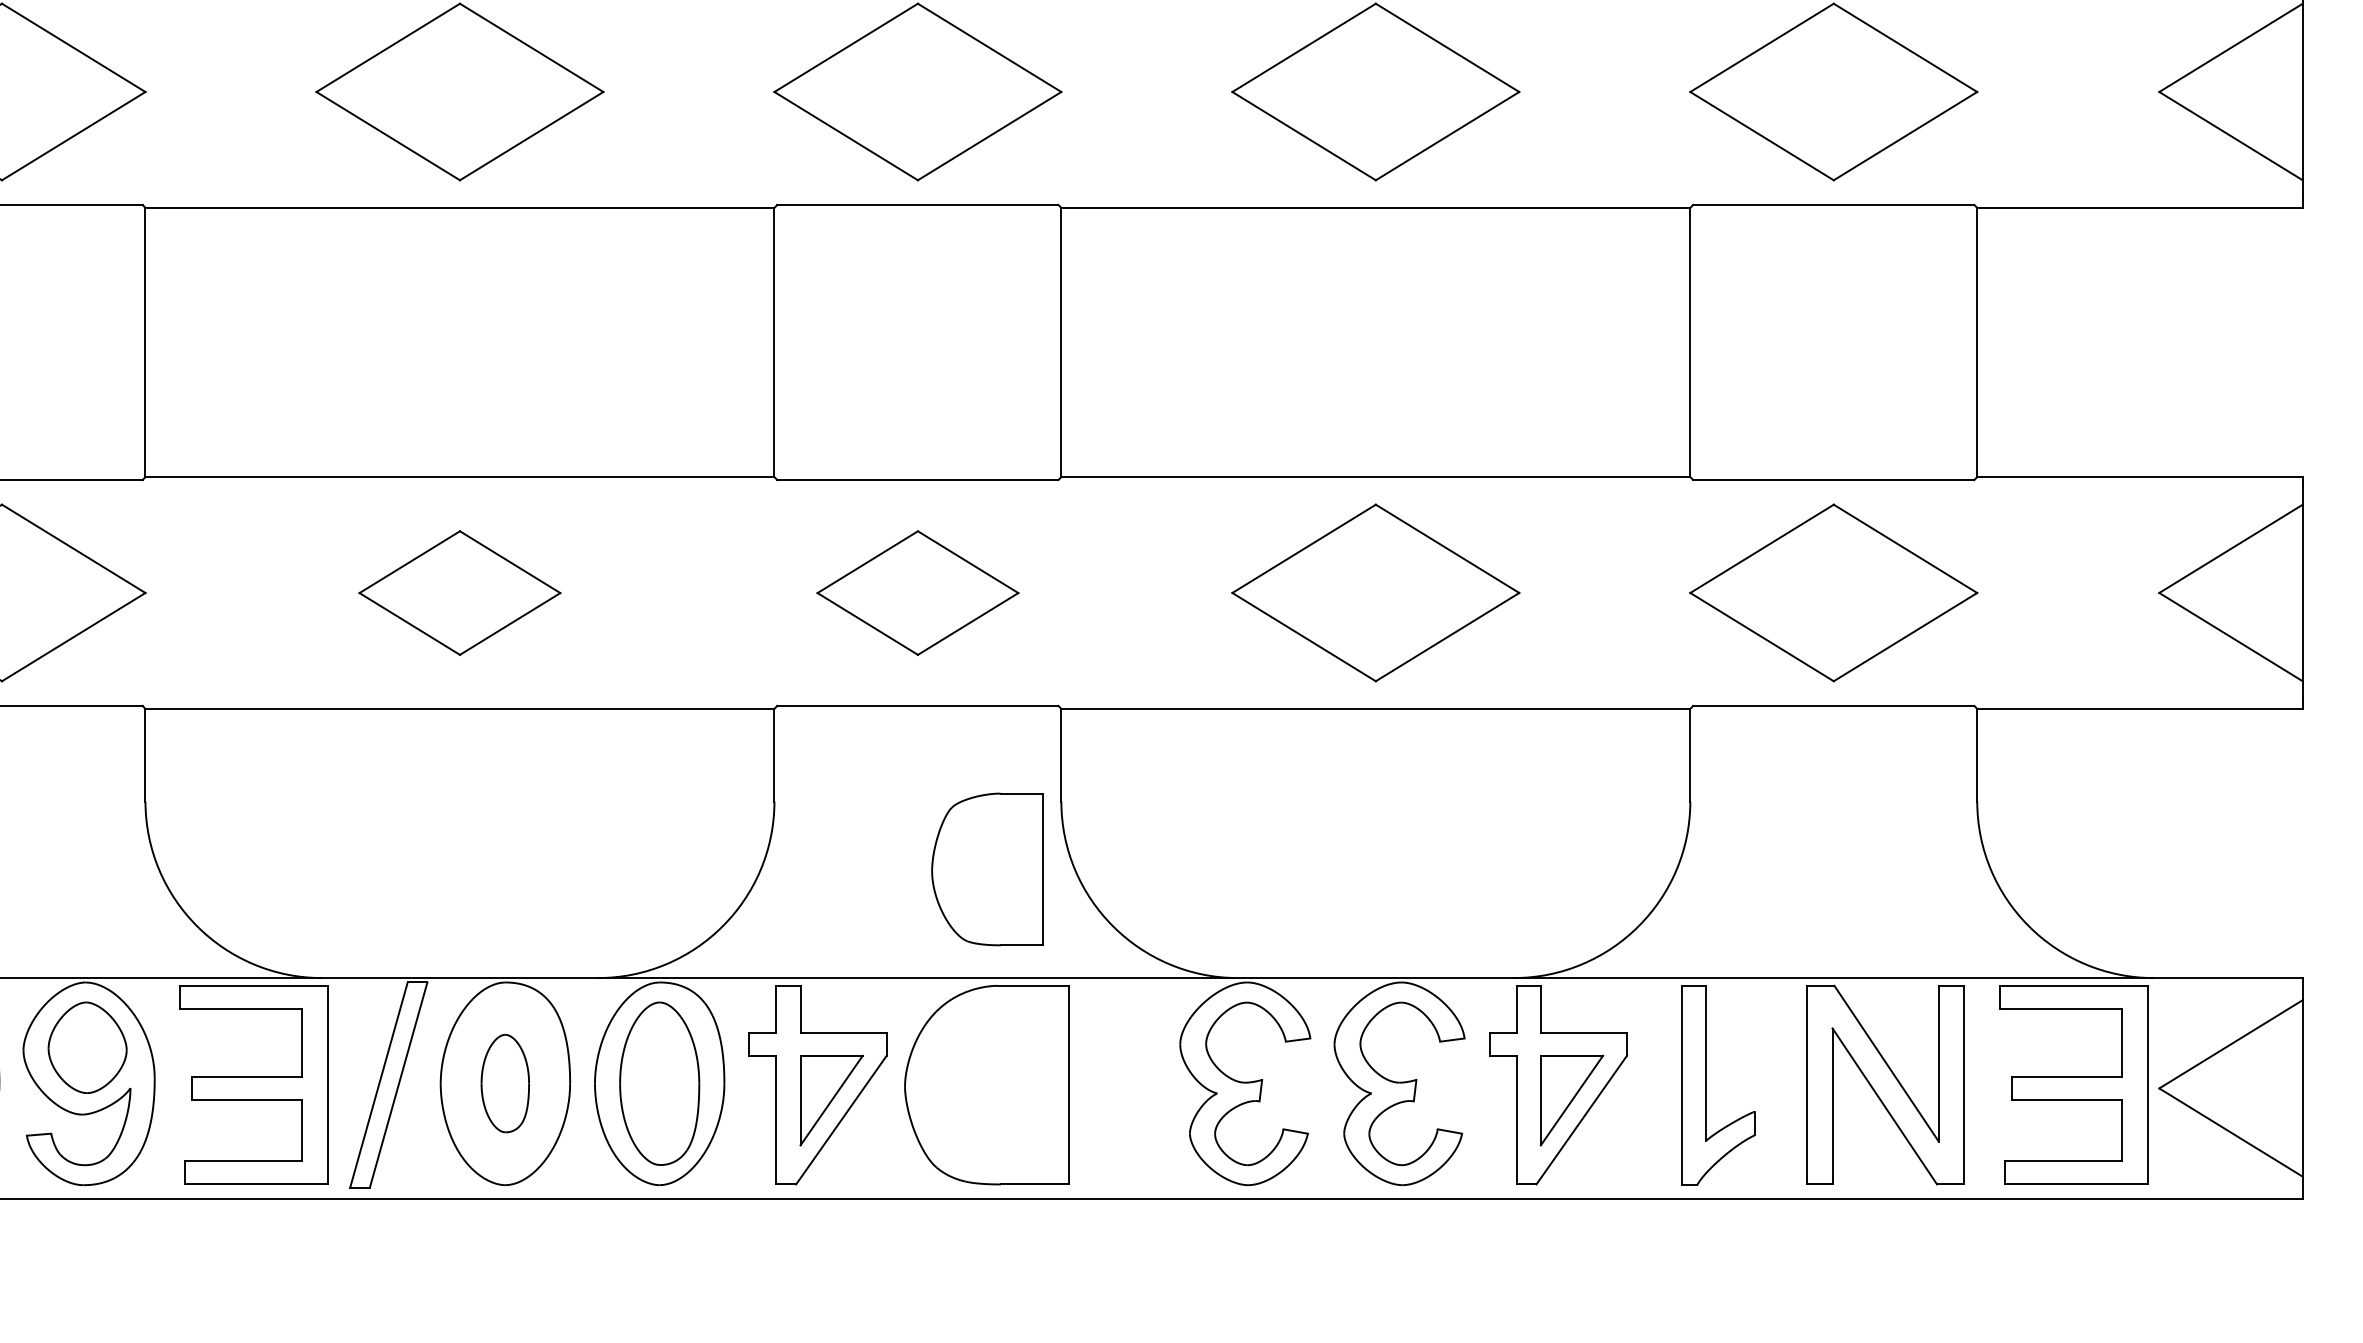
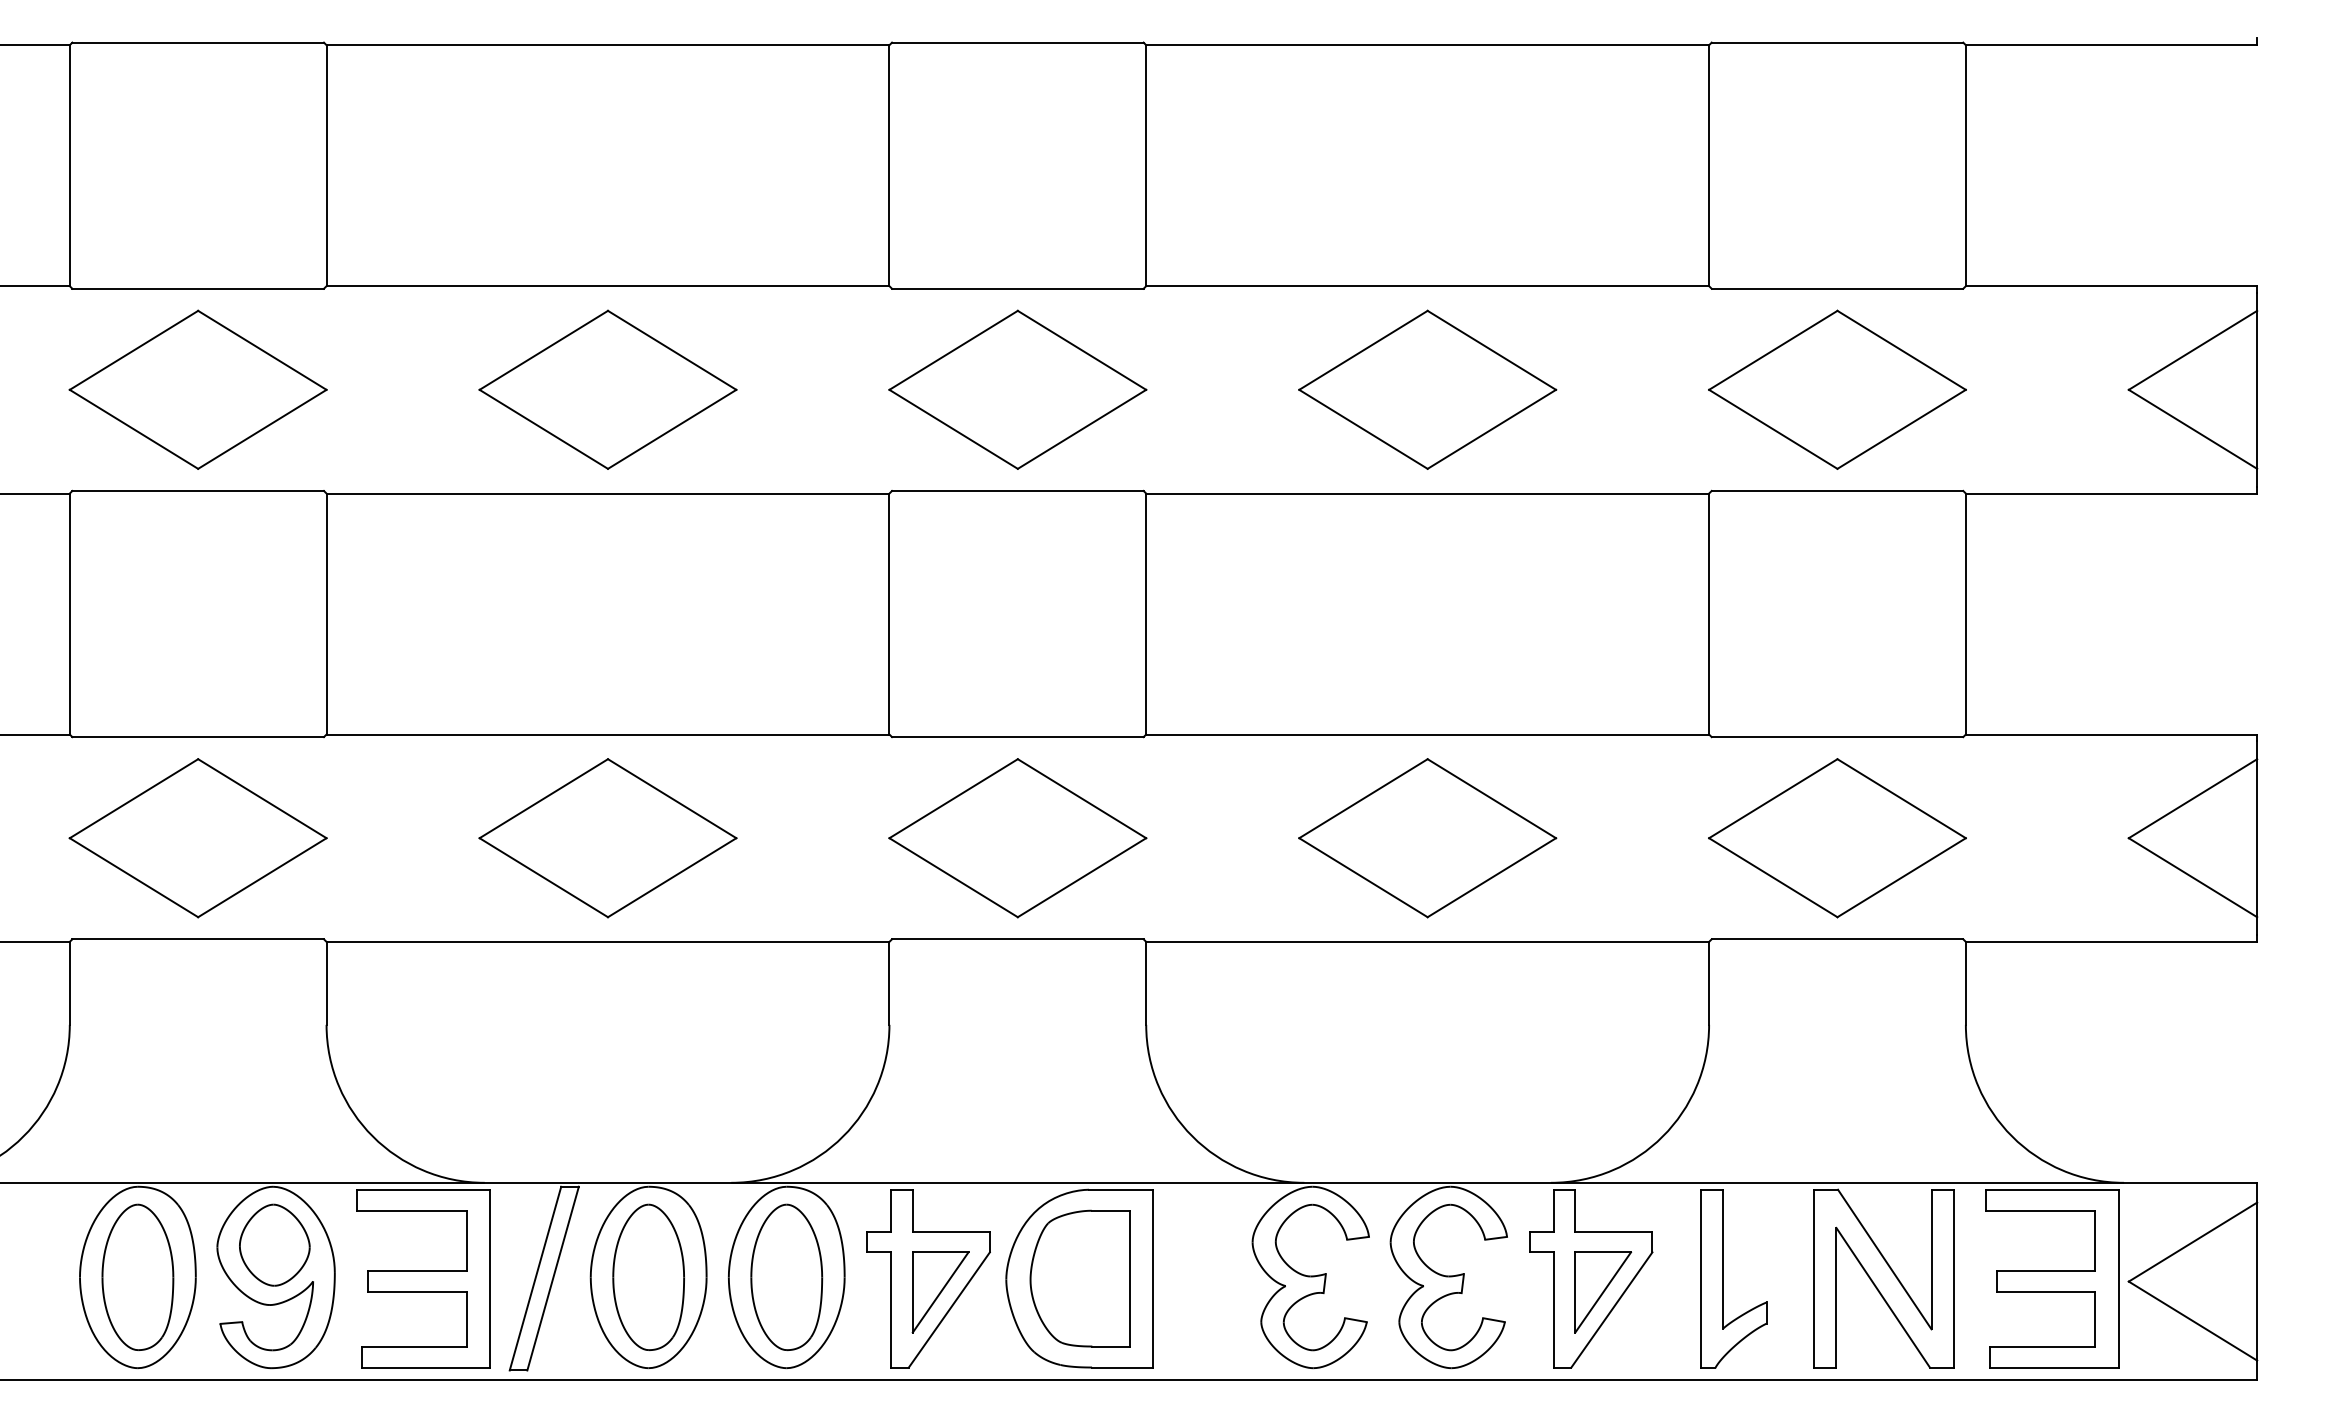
part: (459, 593) -> (607, 838), size x1.43
part: (917, 593) -> (1017, 838), size x1.43
part: (986, 869) -> (1079, 1278), moved
part: (505, 1082) -> (648, 1276), size x1.67

